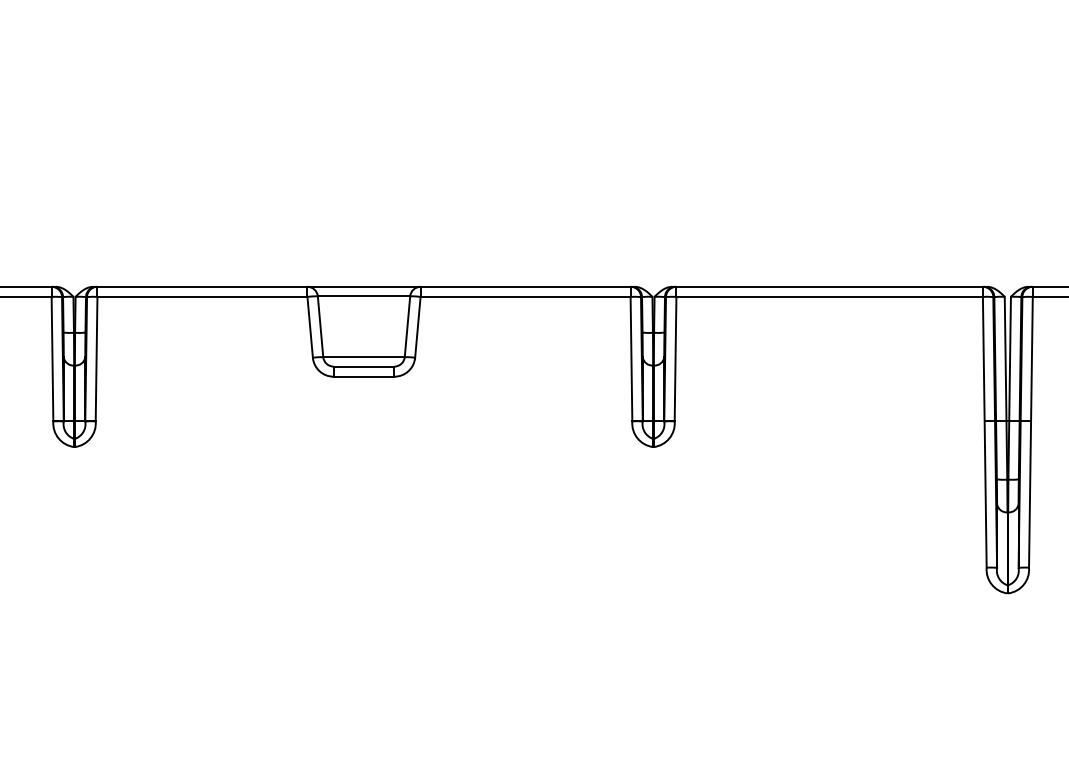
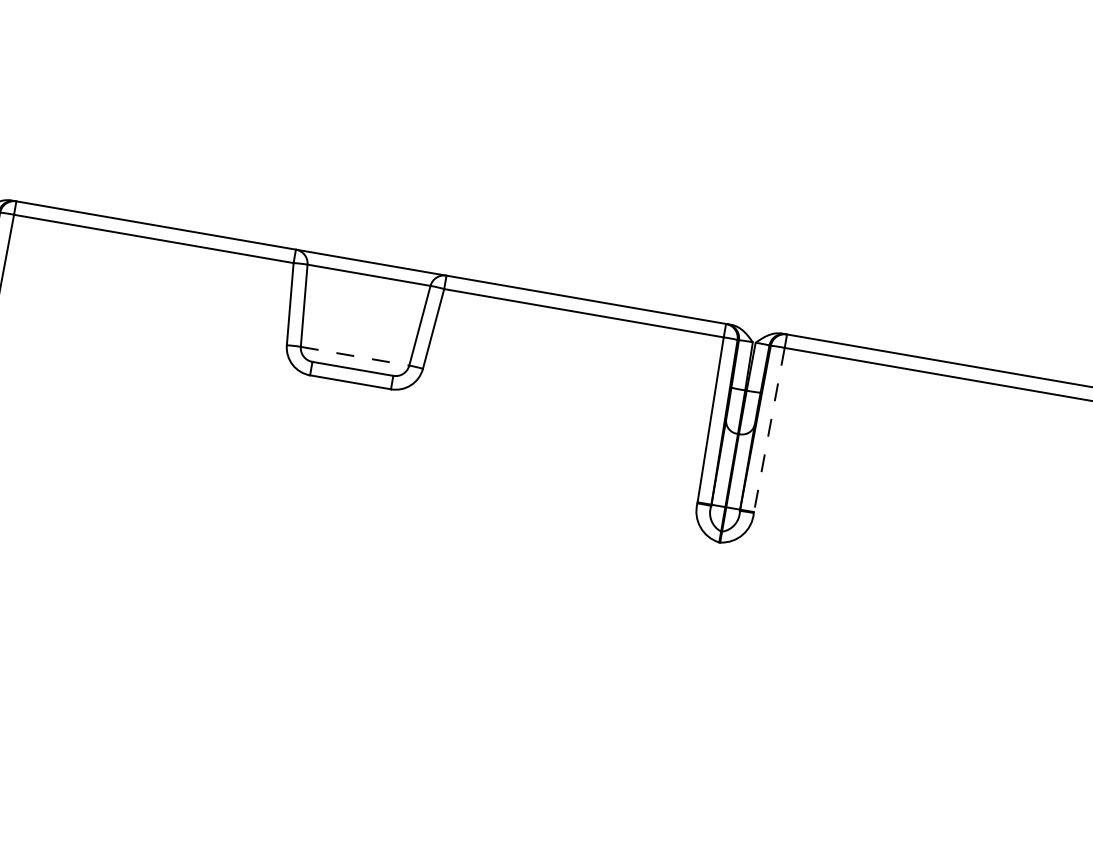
line: (364, 357) -> (355, 356), solid -> dashed
line: (675, 359) -> (769, 431), solid -> dashed

